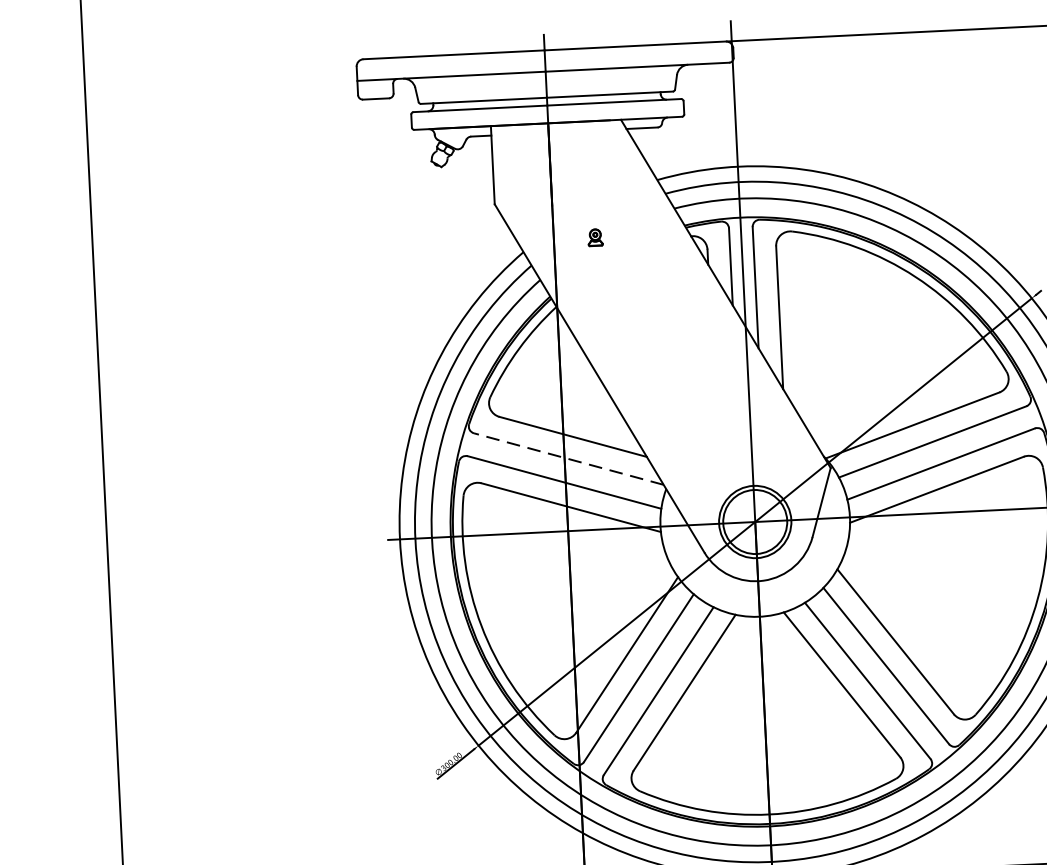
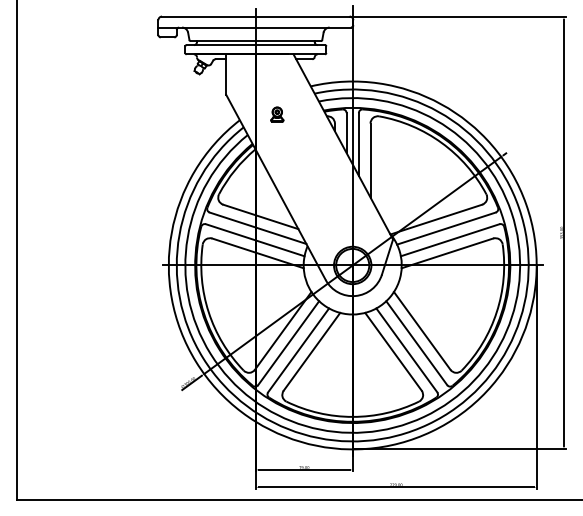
part: (595, 237) -> (277, 114), size x1.67
line: (569, 459) -> (258, 228), dashed -> solid

